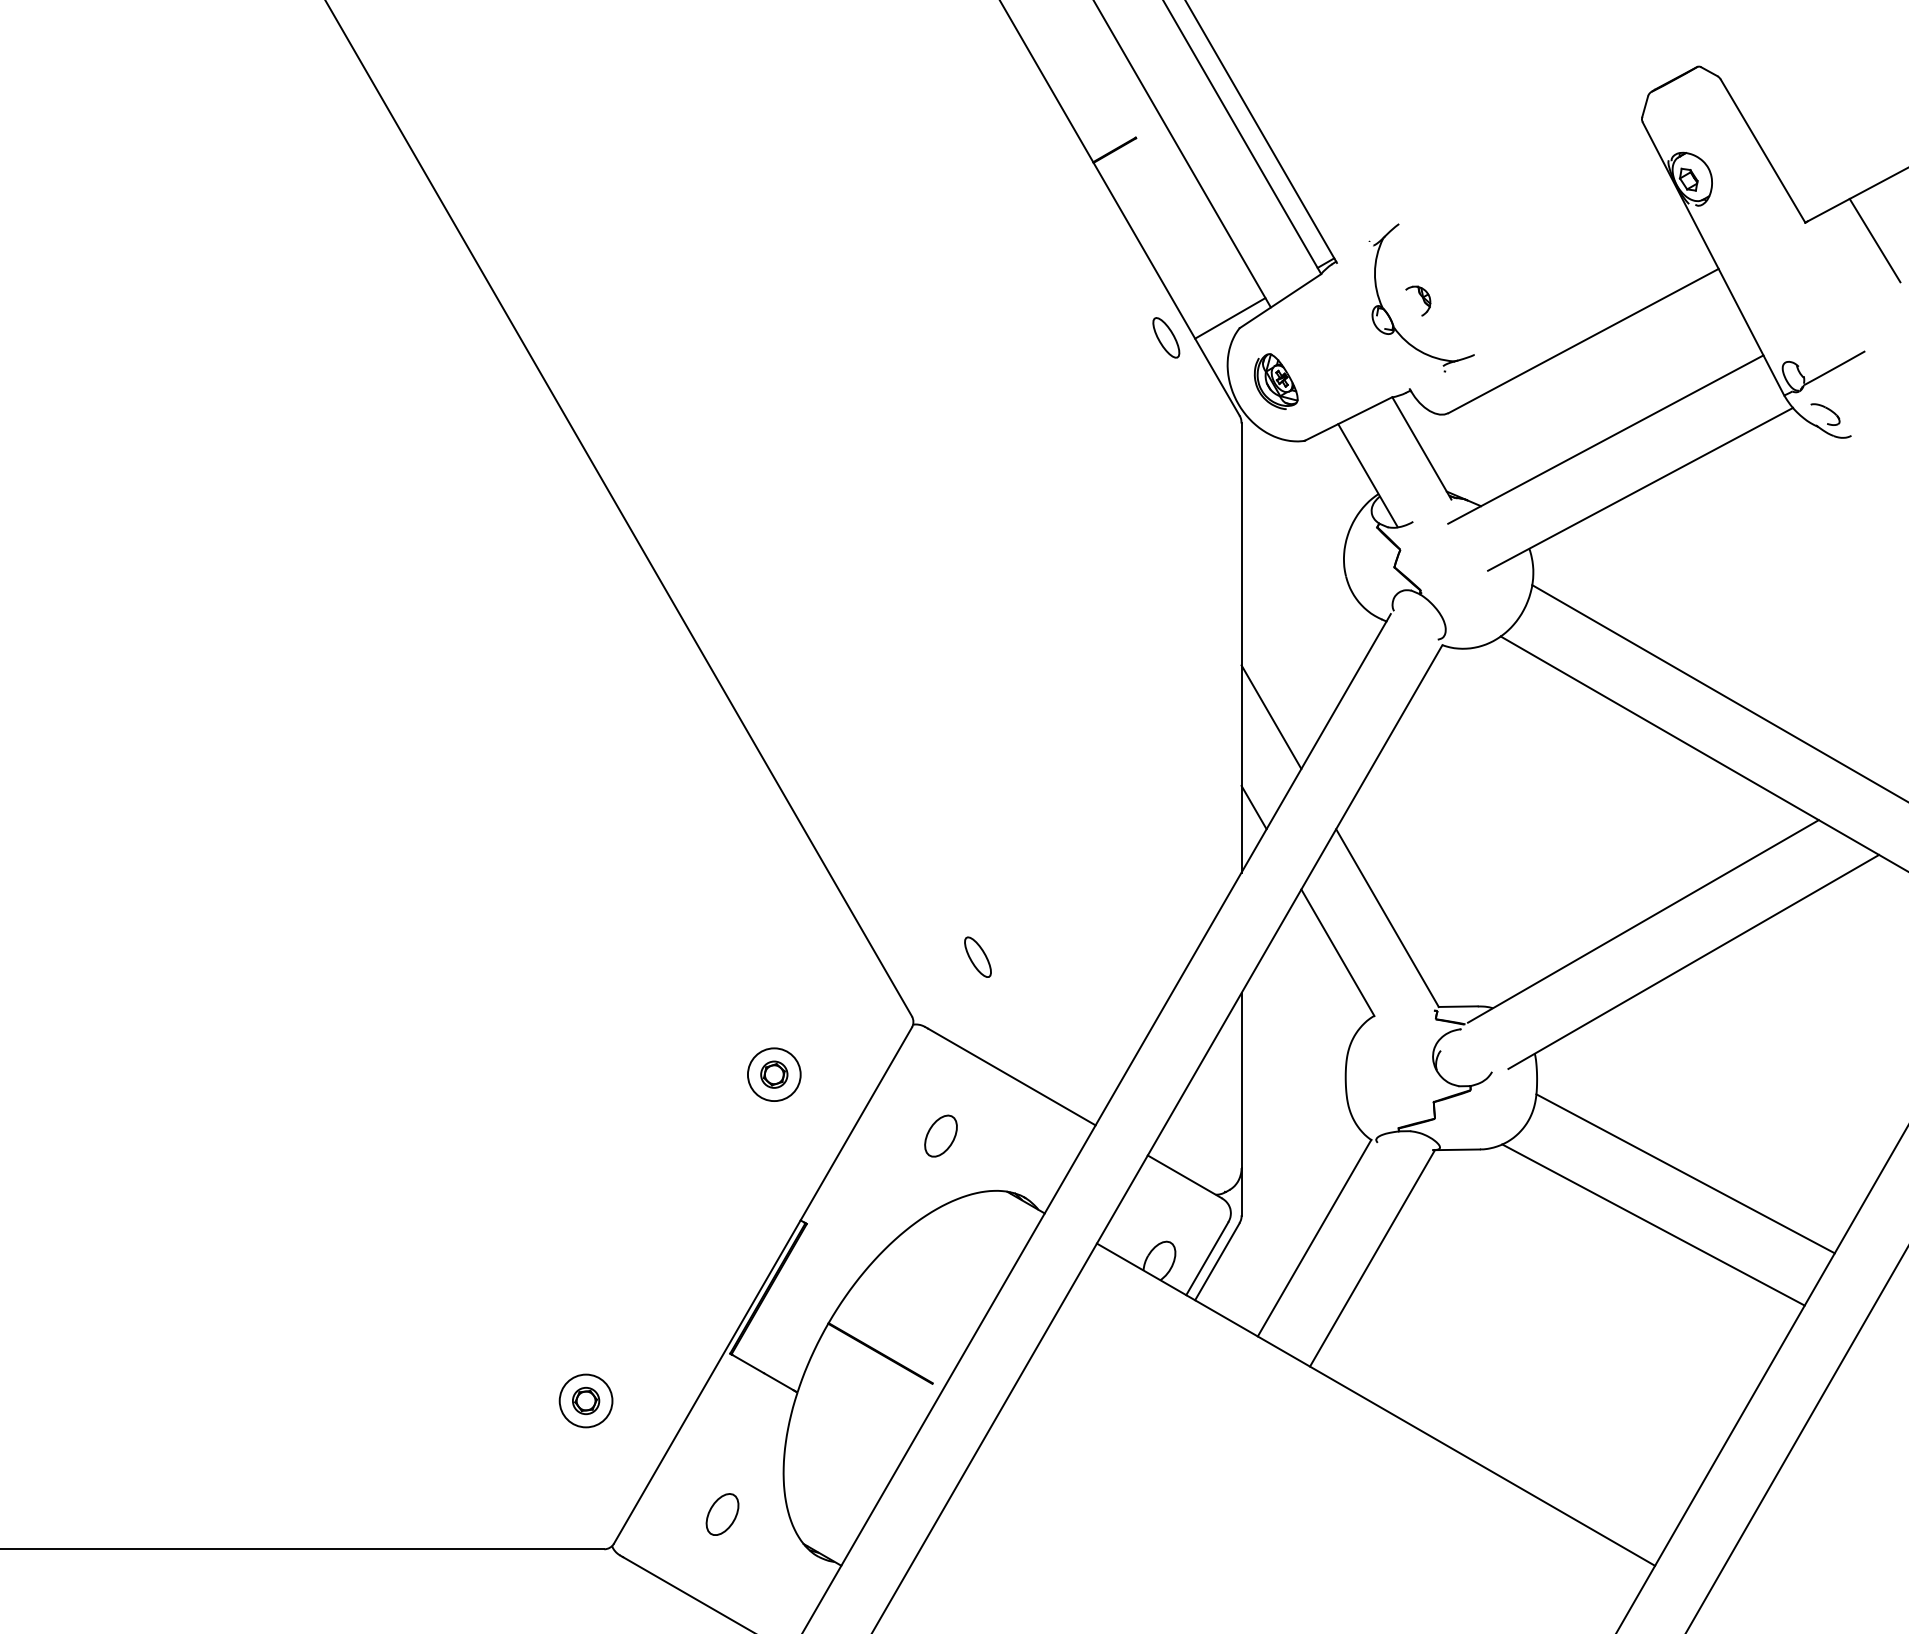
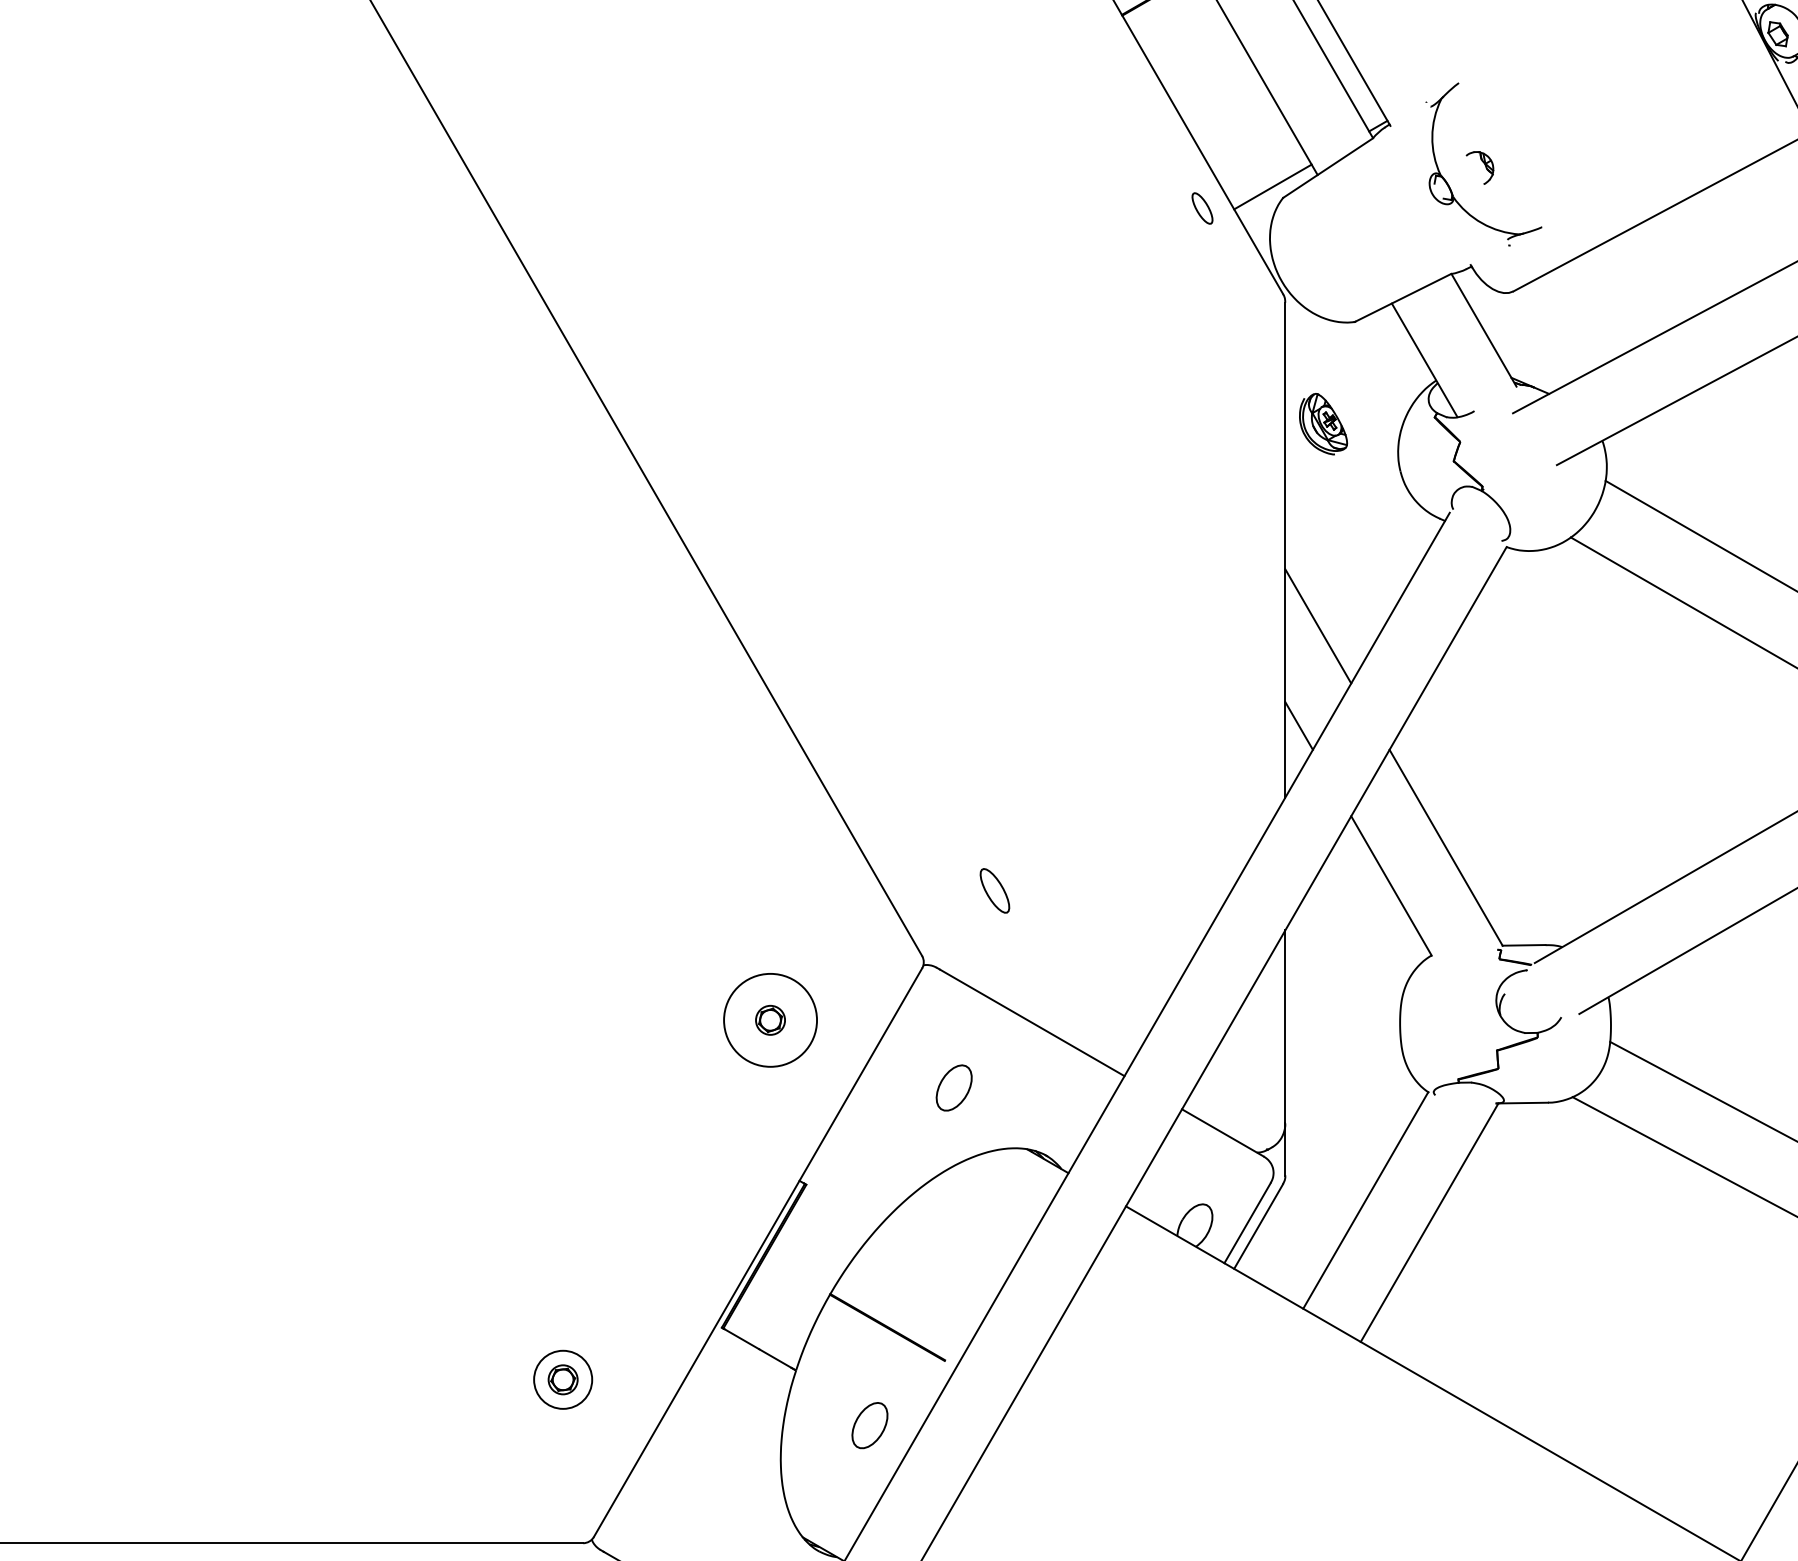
part: (1166, 337) -> (1202, 208), size x0.7
part: (1275, 381) -> (1322, 424), moved
circle: (773, 1074) -> (769, 1020), size x1.6
part: (722, 1514) -> (869, 1425), moved

